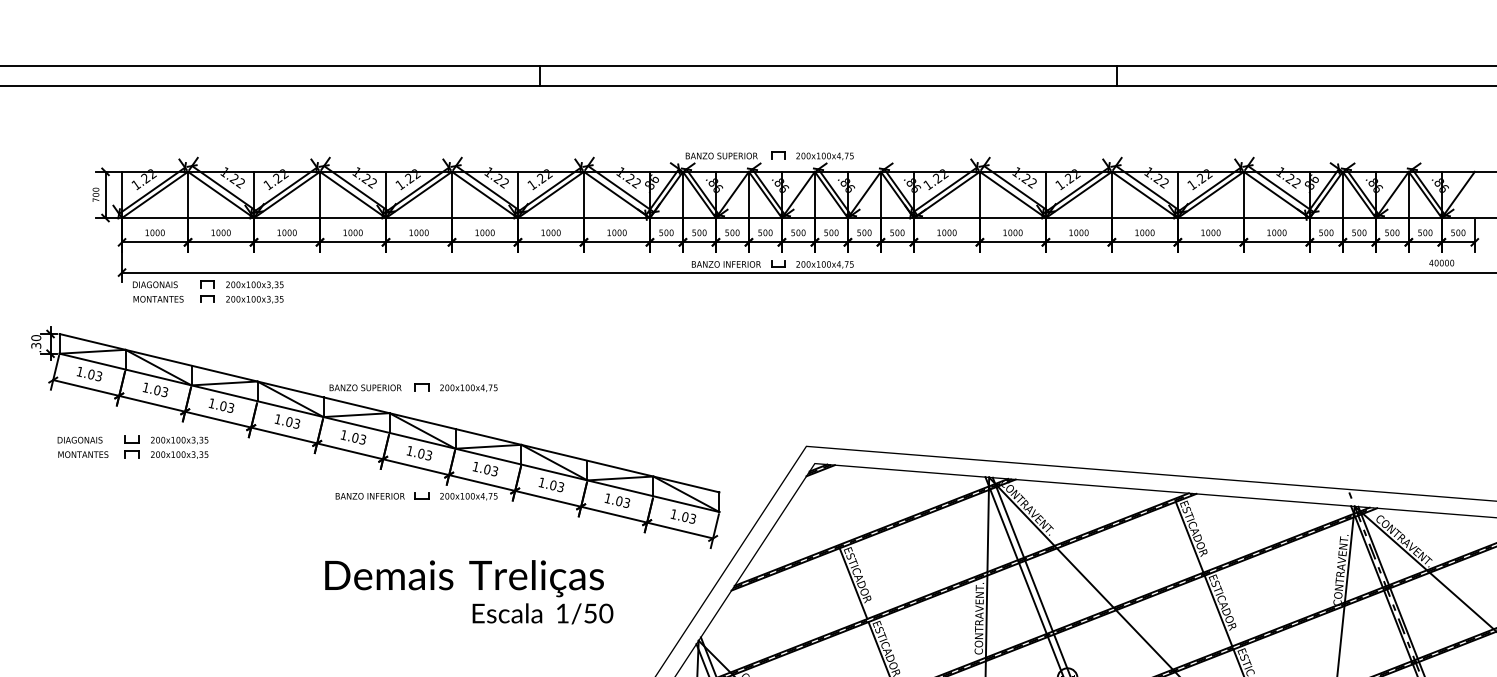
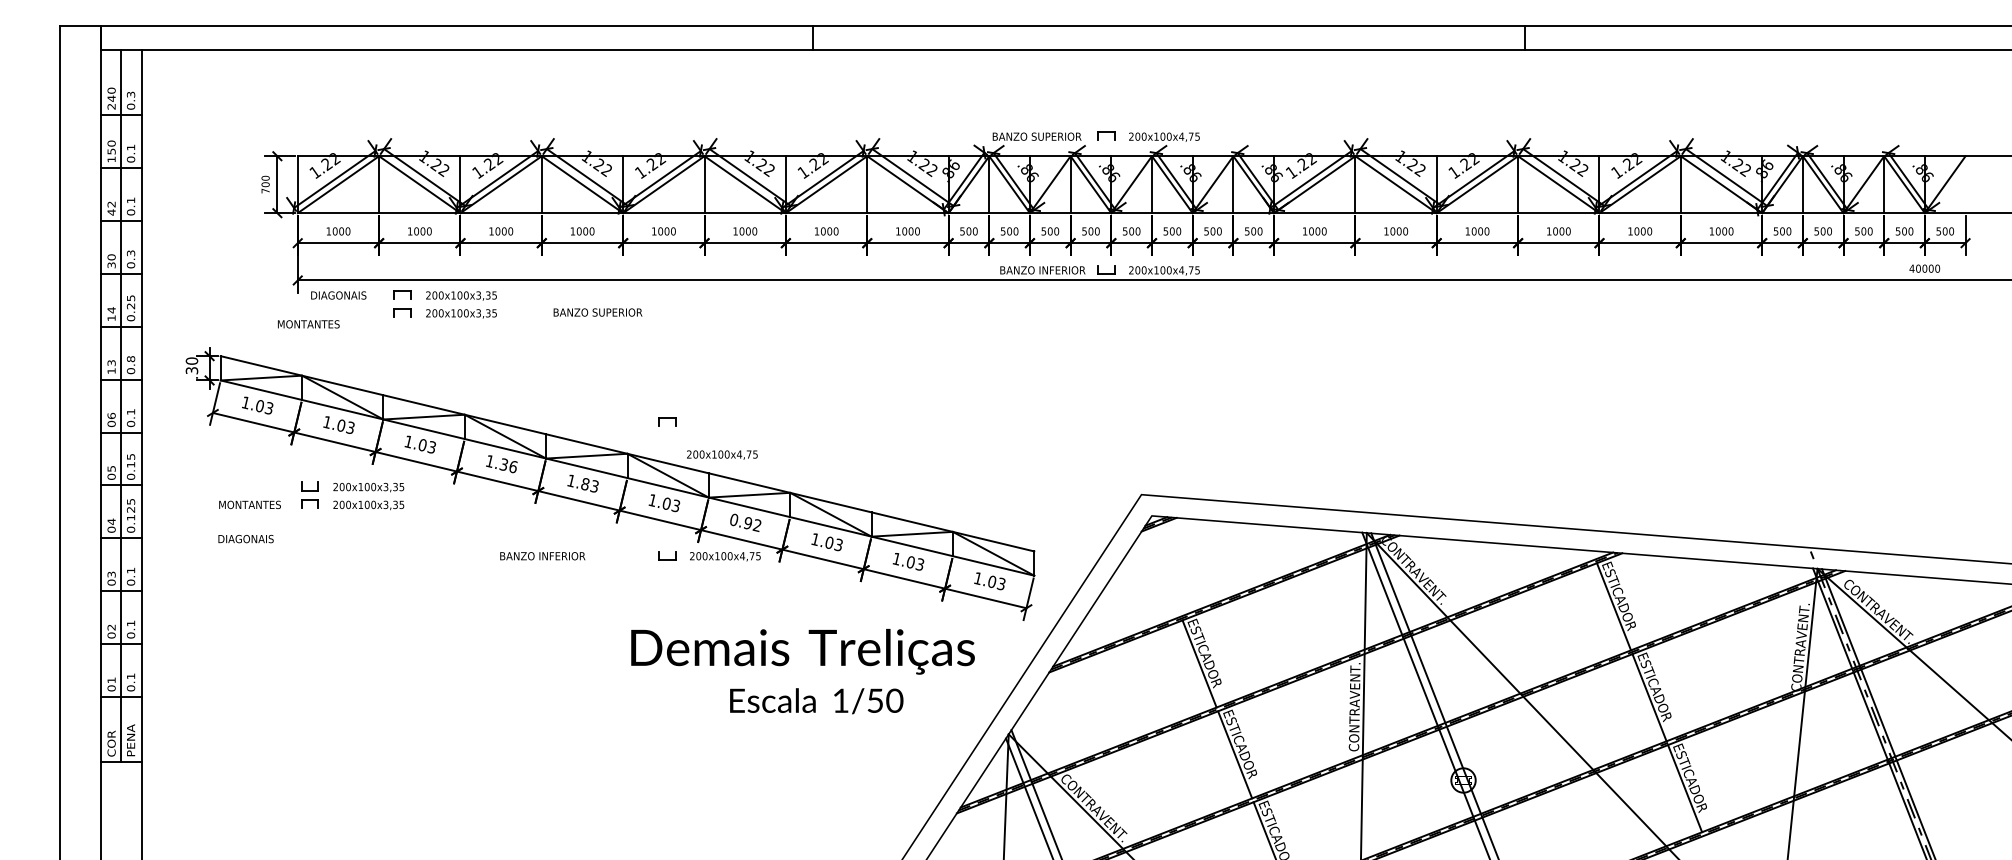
text: (158, 299) -> (308, 324), moved
text: (365, 387) -> (597, 312), moved
text: (468, 387) -> (722, 454), moved
text: (292, 422) -> (508, 465), 1.03 -> 1.36
text: (355, 438) -> (585, 484), 1.03 -> 1.83
text: (79, 439) -> (245, 538), moved
text: (485, 468) -> (745, 522), 1.03 -> 0.92
text: (370, 496) -> (542, 556), moved
text: (464, 578) -> (802, 651), moved

